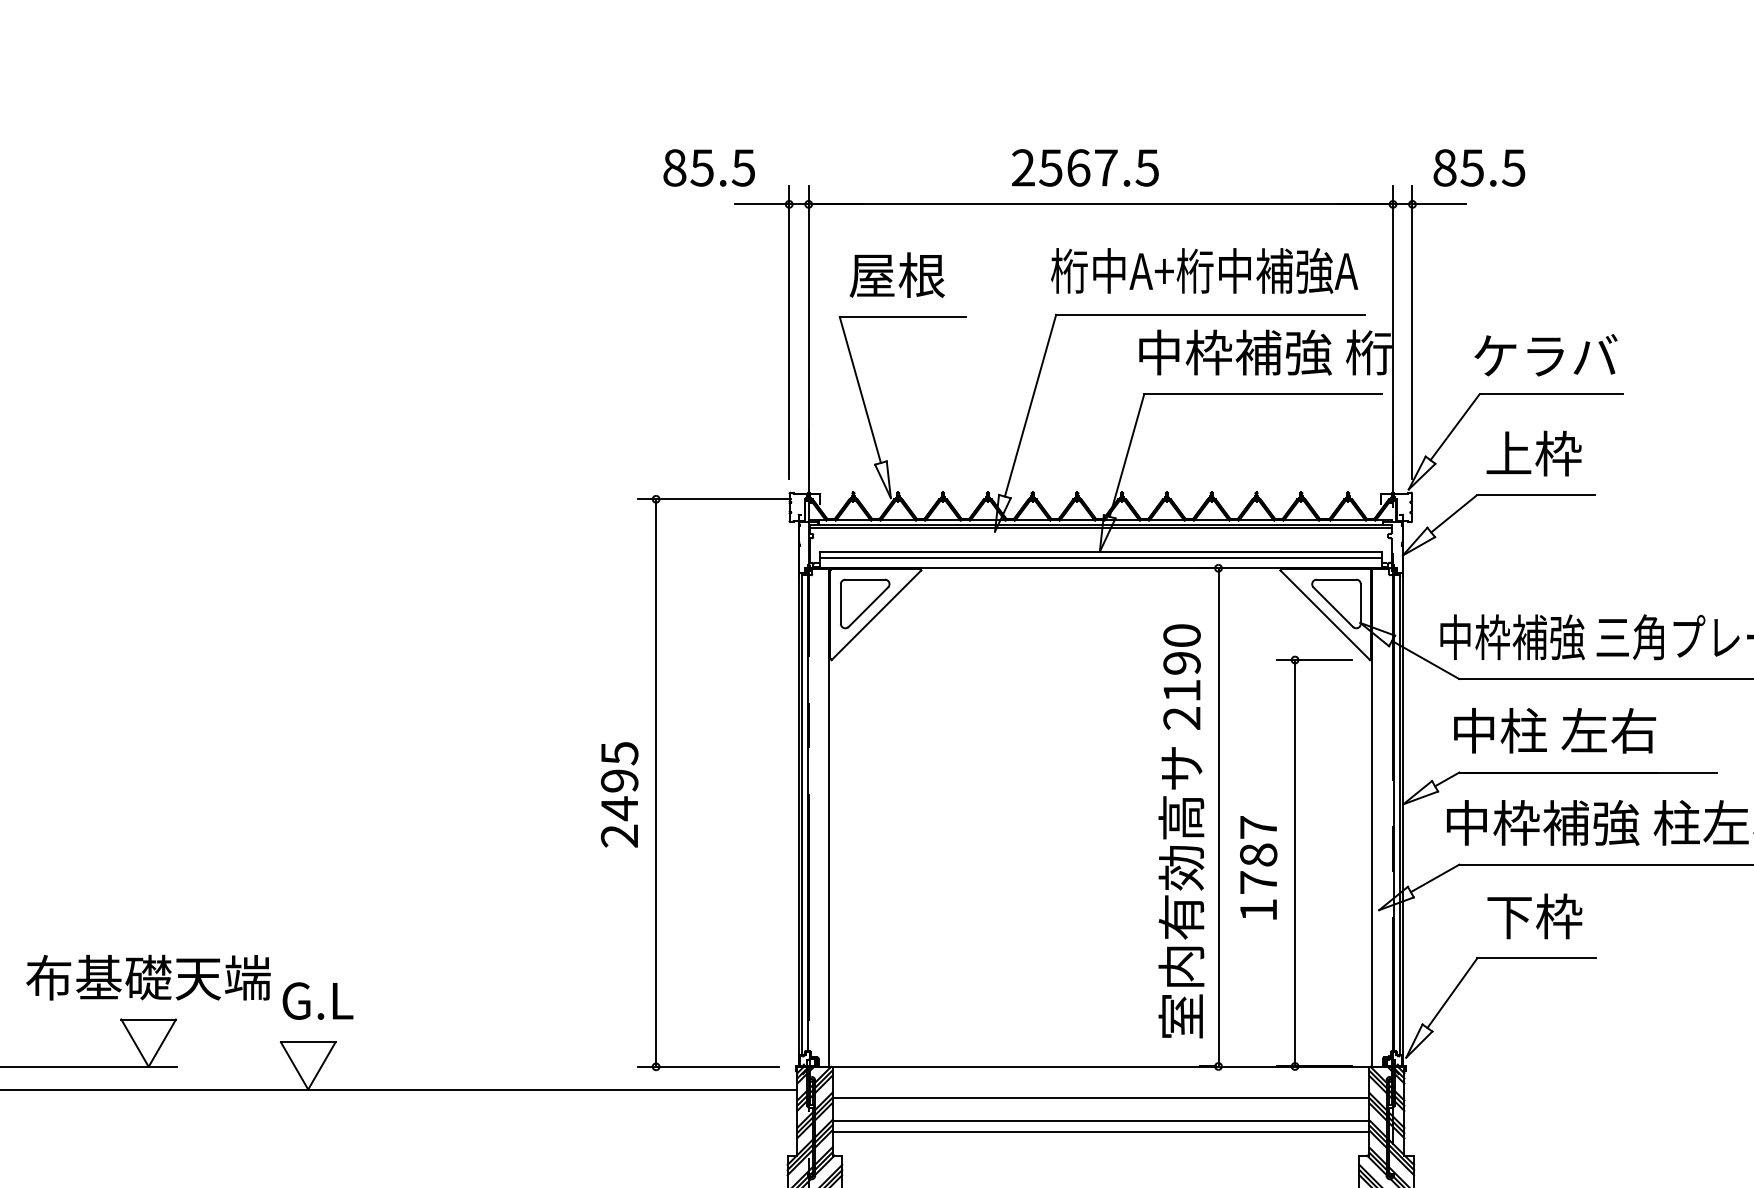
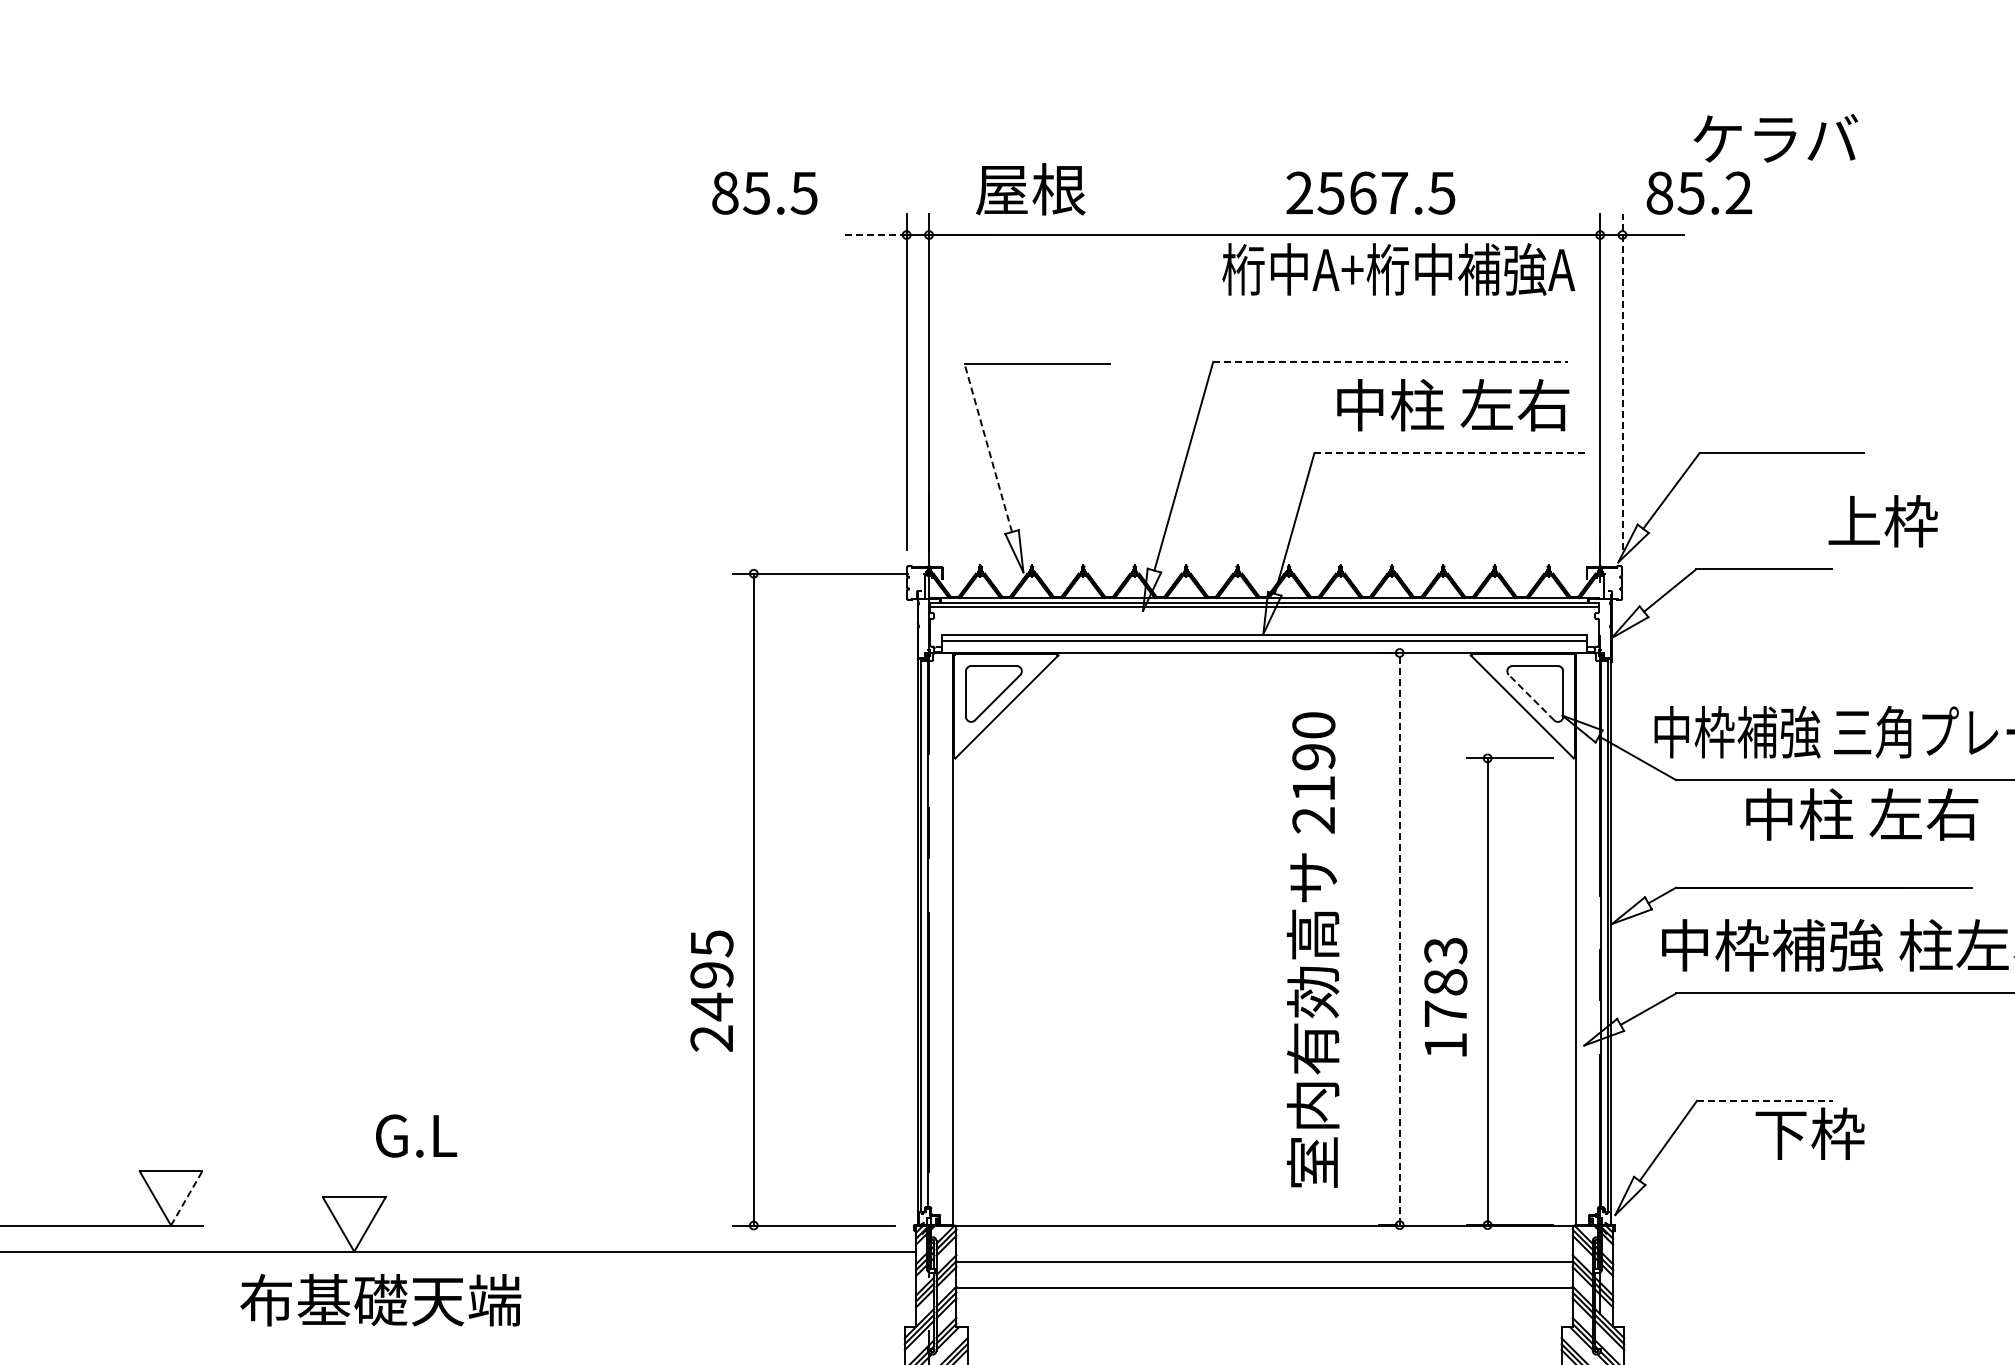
text: (708, 167) -> (764, 192), moved
text: (1085, 167) -> (1370, 192), moved
text: (1513, 167) -> (1738, 192), 85.5 -> 85.2
line: (762, 204) -> (875, 235), solid -> dashed
text: (1204, 270) -> (1398, 269), moved
text: (897, 275) -> (1030, 189), moved
line: (1211, 314) -> (1391, 361), solid -> dashed
line: (1412, 331) -> (1622, 381), solid -> dashed
text: (1265, 352) -> (1453, 405), 中枠補強 桁 -> 中柱 左右
text: (1545, 355) -> (1775, 138), moved
line: (860, 389) -> (988, 447), solid -> dashed
line: (1263, 394) -> (1451, 453), solid -> dashed
text: (1533, 453) -> (1882, 521), moved
line: (1333, 607) -> (1531, 697), solid -> dashed
text: (1555, 730) -> (1862, 814), moved
text: (619, 794) -> (711, 990), moved
line: (1218, 816) -> (1399, 938), solid -> dashed
text: (1258, 827) -> (1445, 950), 1787 -> 1783
text: (1180, 830) -> (1312, 949), moved
text: (1534, 916) -> (1809, 1133), moved
line: (1536, 957) -> (1765, 1100), solid -> dashed
text: (148, 977) -> (380, 1300), moved
text: (318, 1000) -> (416, 1135), moved
line: (162, 1042) -> (186, 1197), solid -> dashed
line: (1100, 1132) -> (1264, 1300), removed

